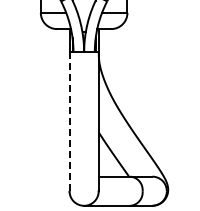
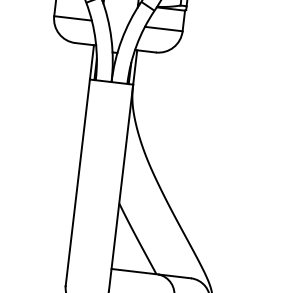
line: (69, 122) -> (77, 183), dashed -> solid

